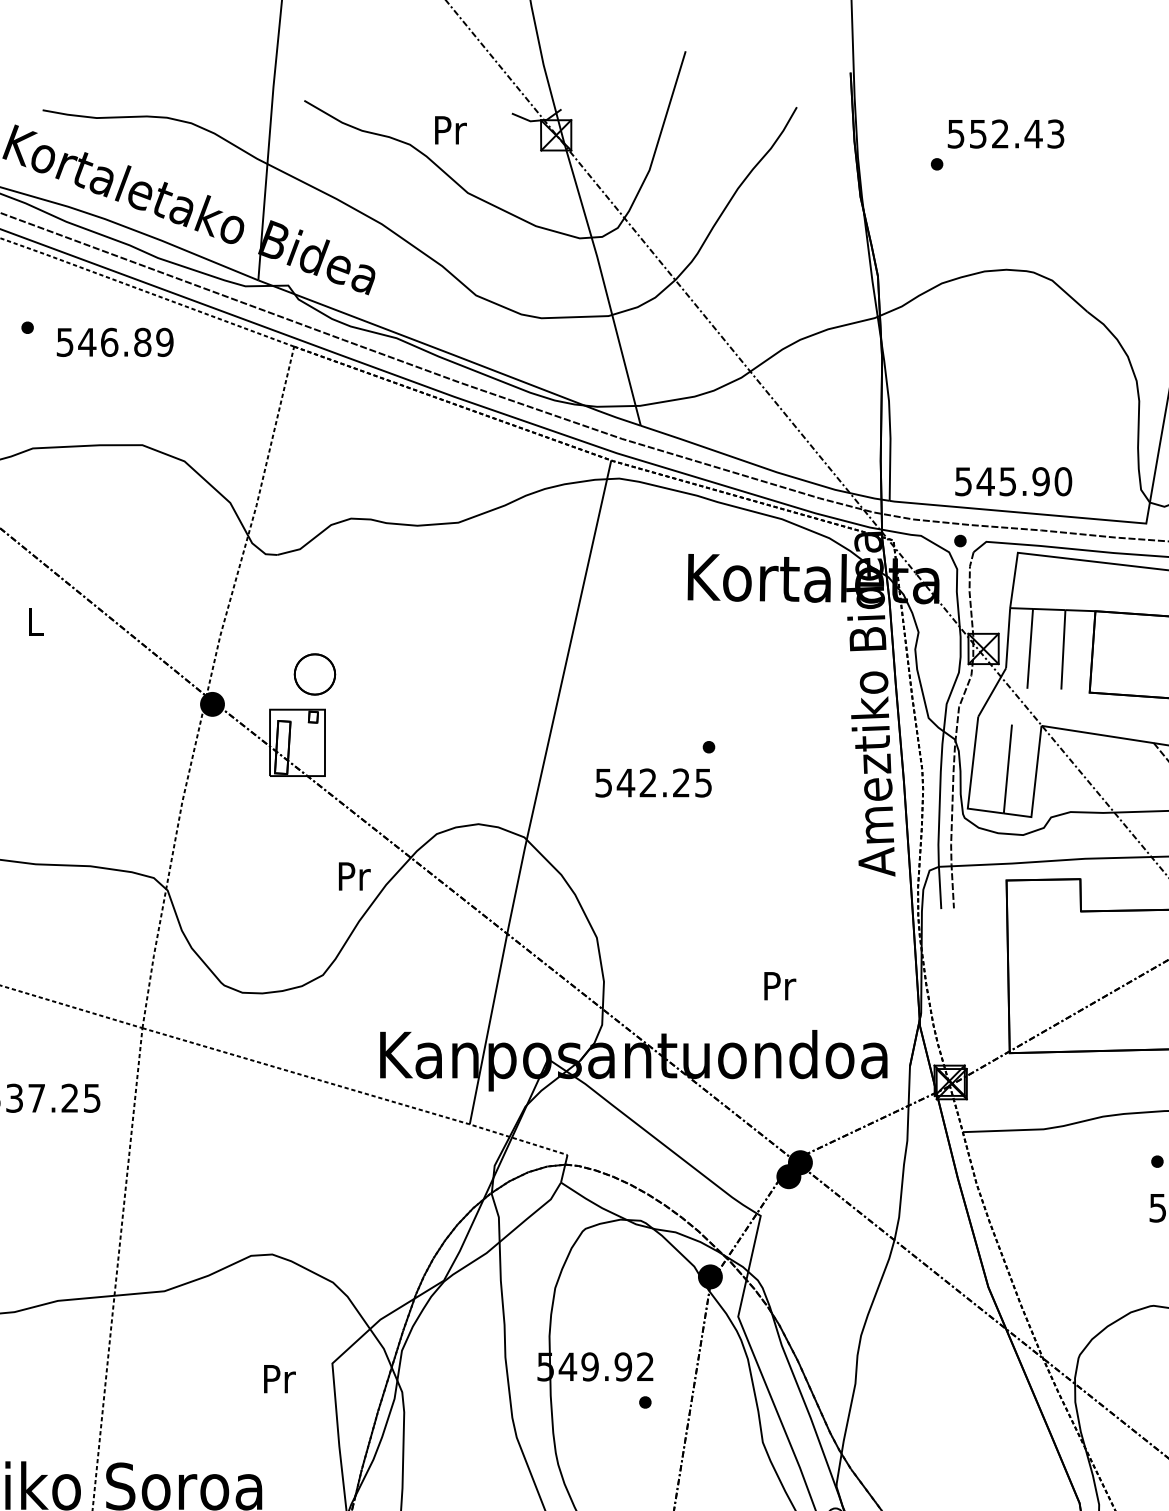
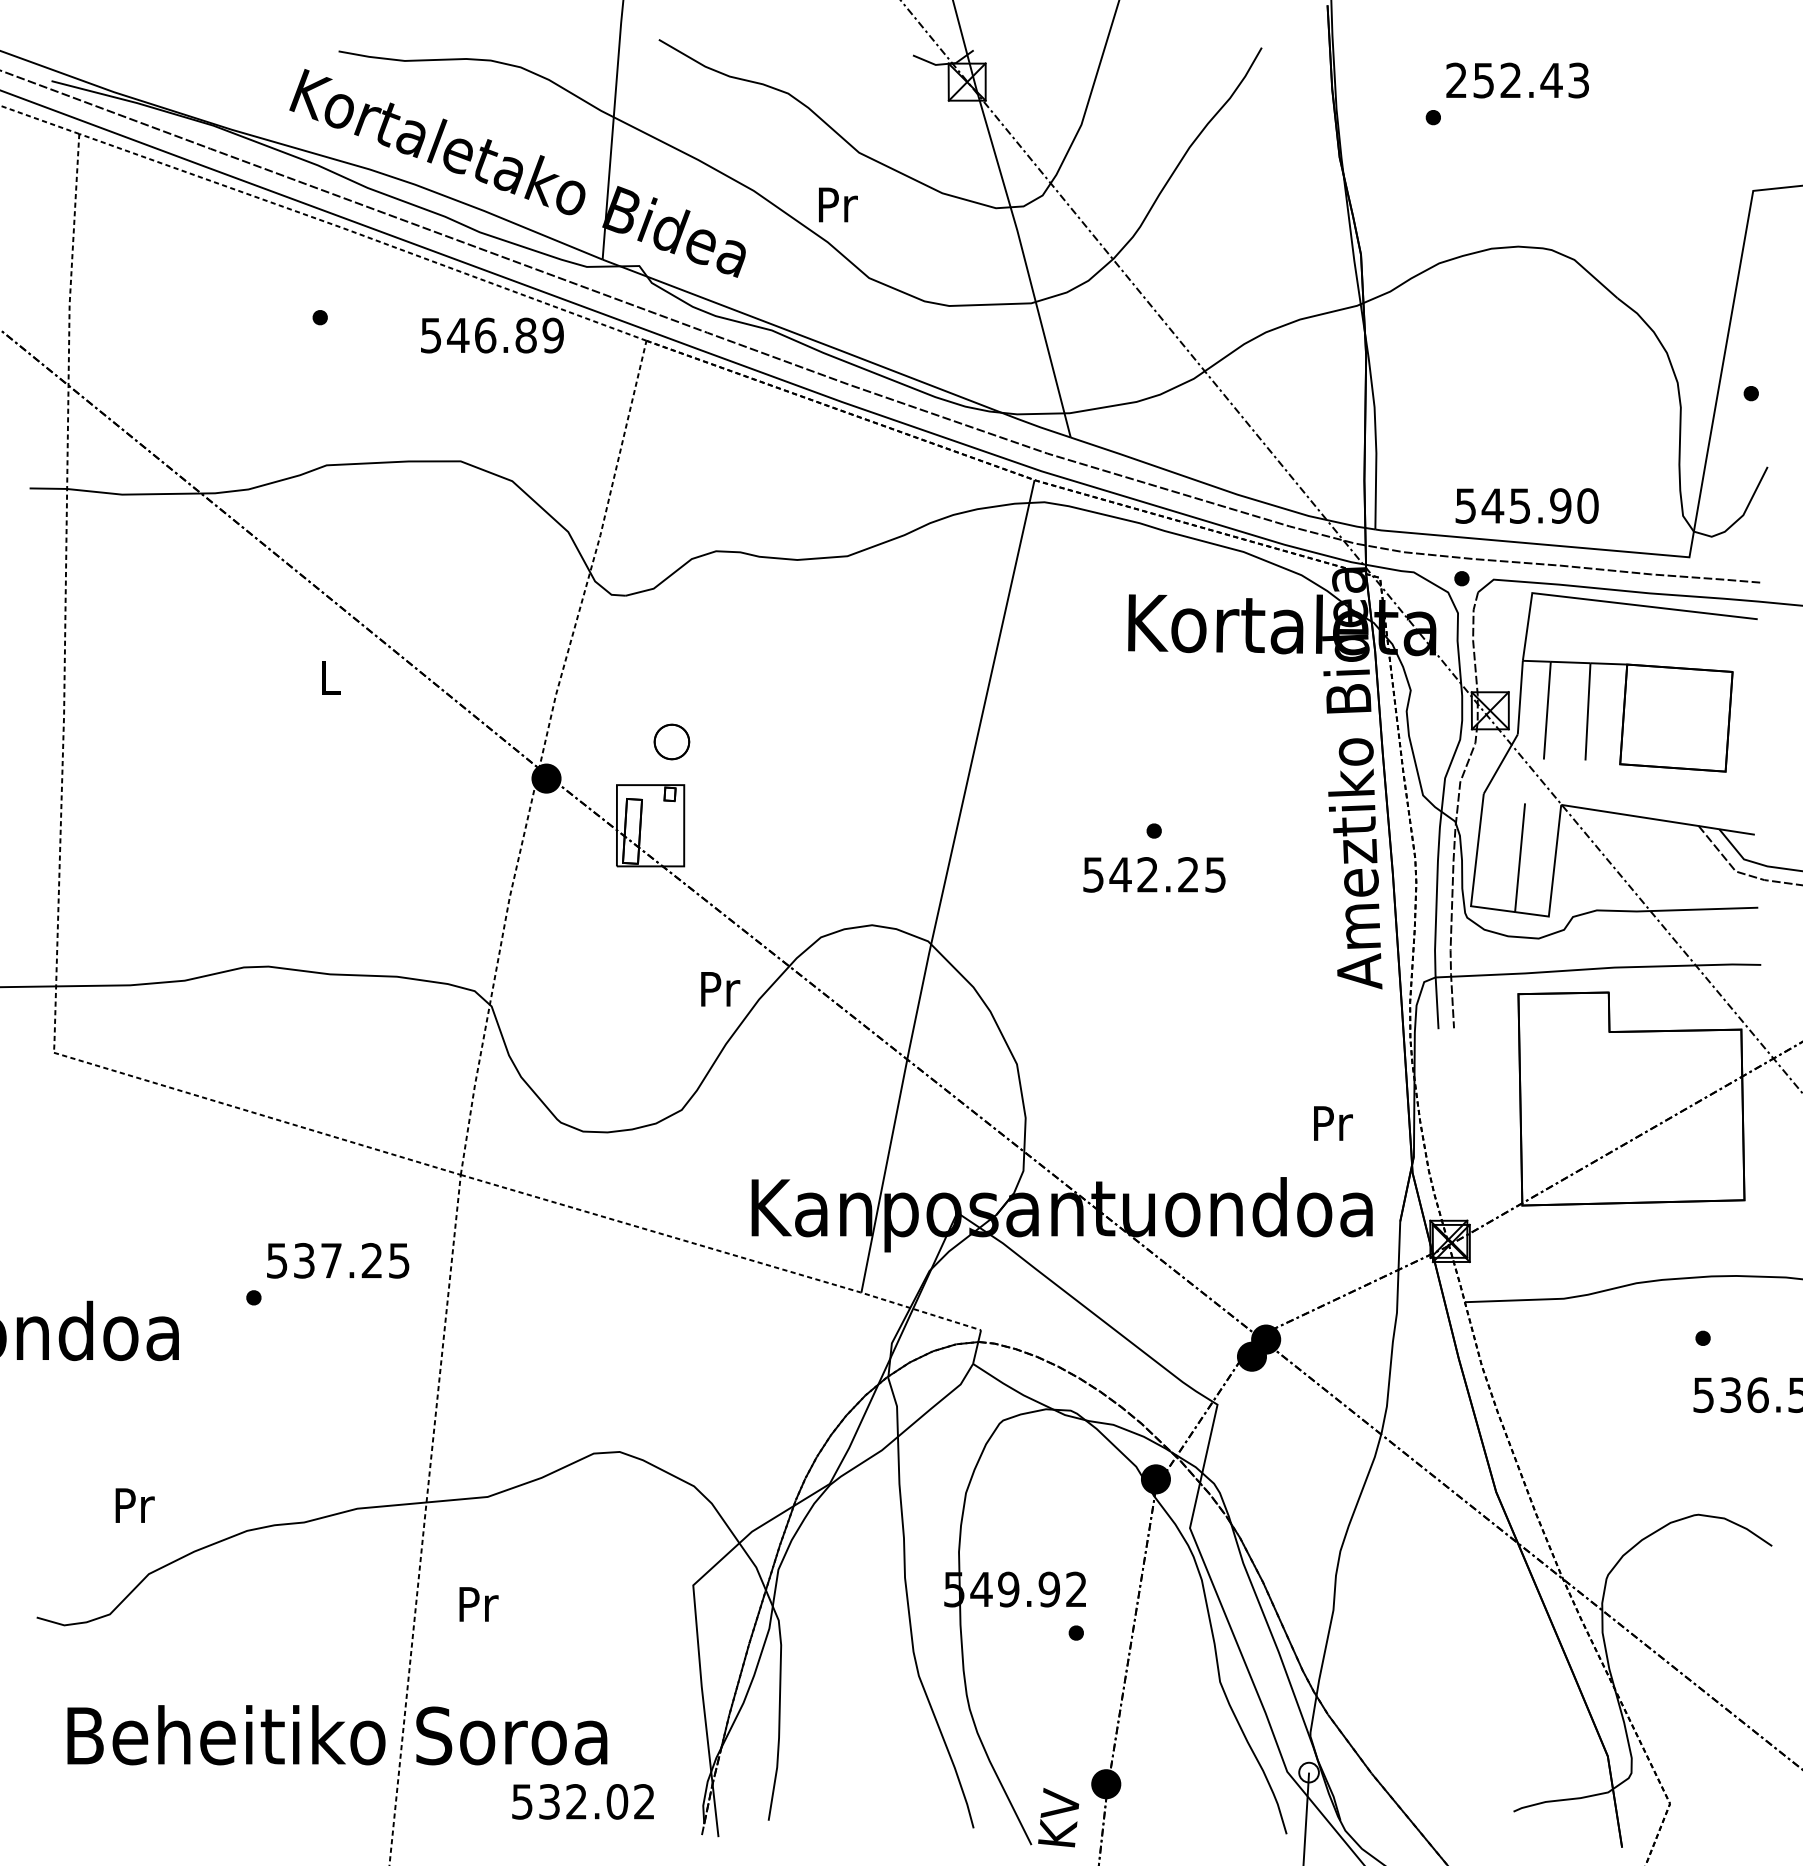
text: (451, 129) -> (838, 204), moved
text: (955, 134) -> (1456, 80), 552.43 -> 252.43
text: (115, 342) -> (492, 335), moved
part: (314, 674) -> (671, 741), size x0.7
text: (653, 782) -> (1154, 874), moved
text: (780, 986) -> (1333, 1123), moved
text: (279, 1379) -> (478, 1604), moved

